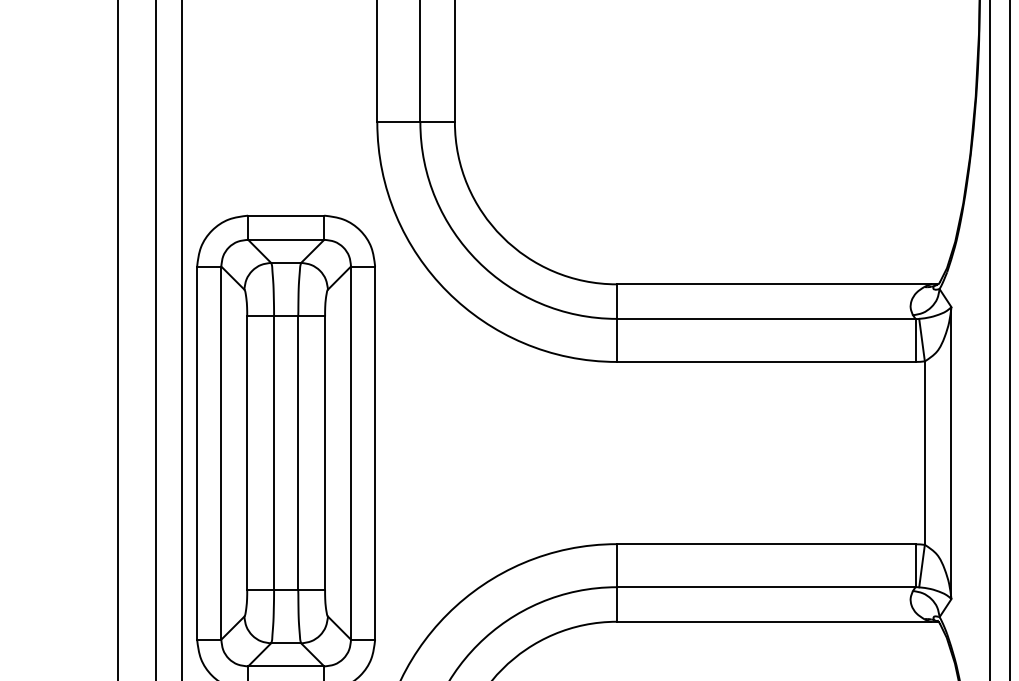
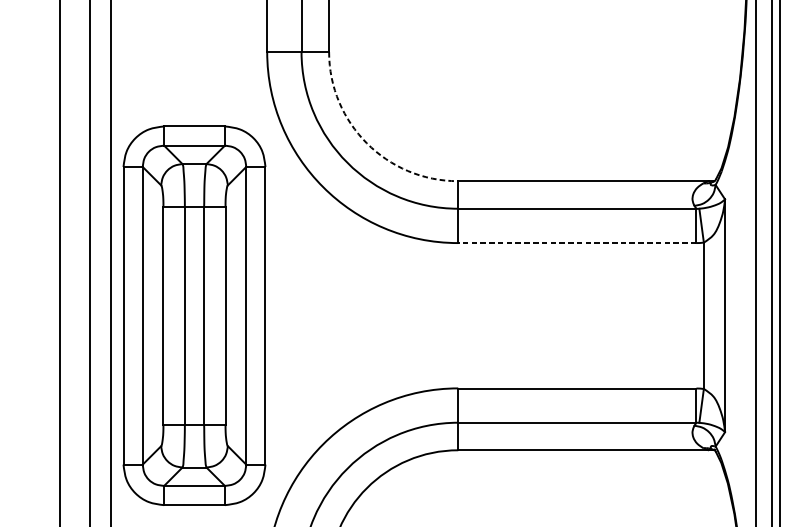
arc: (502, 236) -> (367, 143), solid -> dashed
line: (765, 361) -> (576, 242), solid -> dashed

